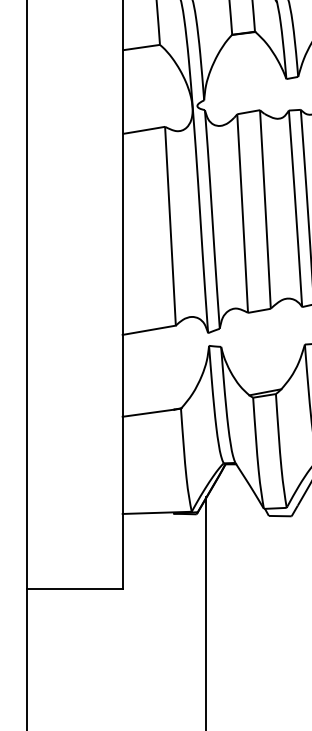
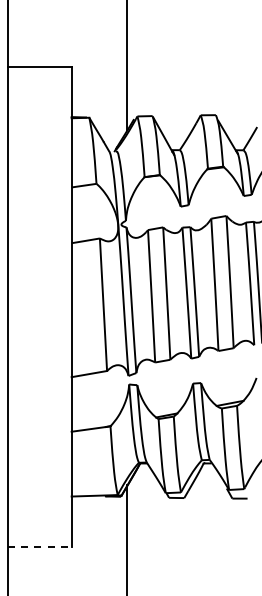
line: (74, 588) -> (39, 546), solid -> dashed

